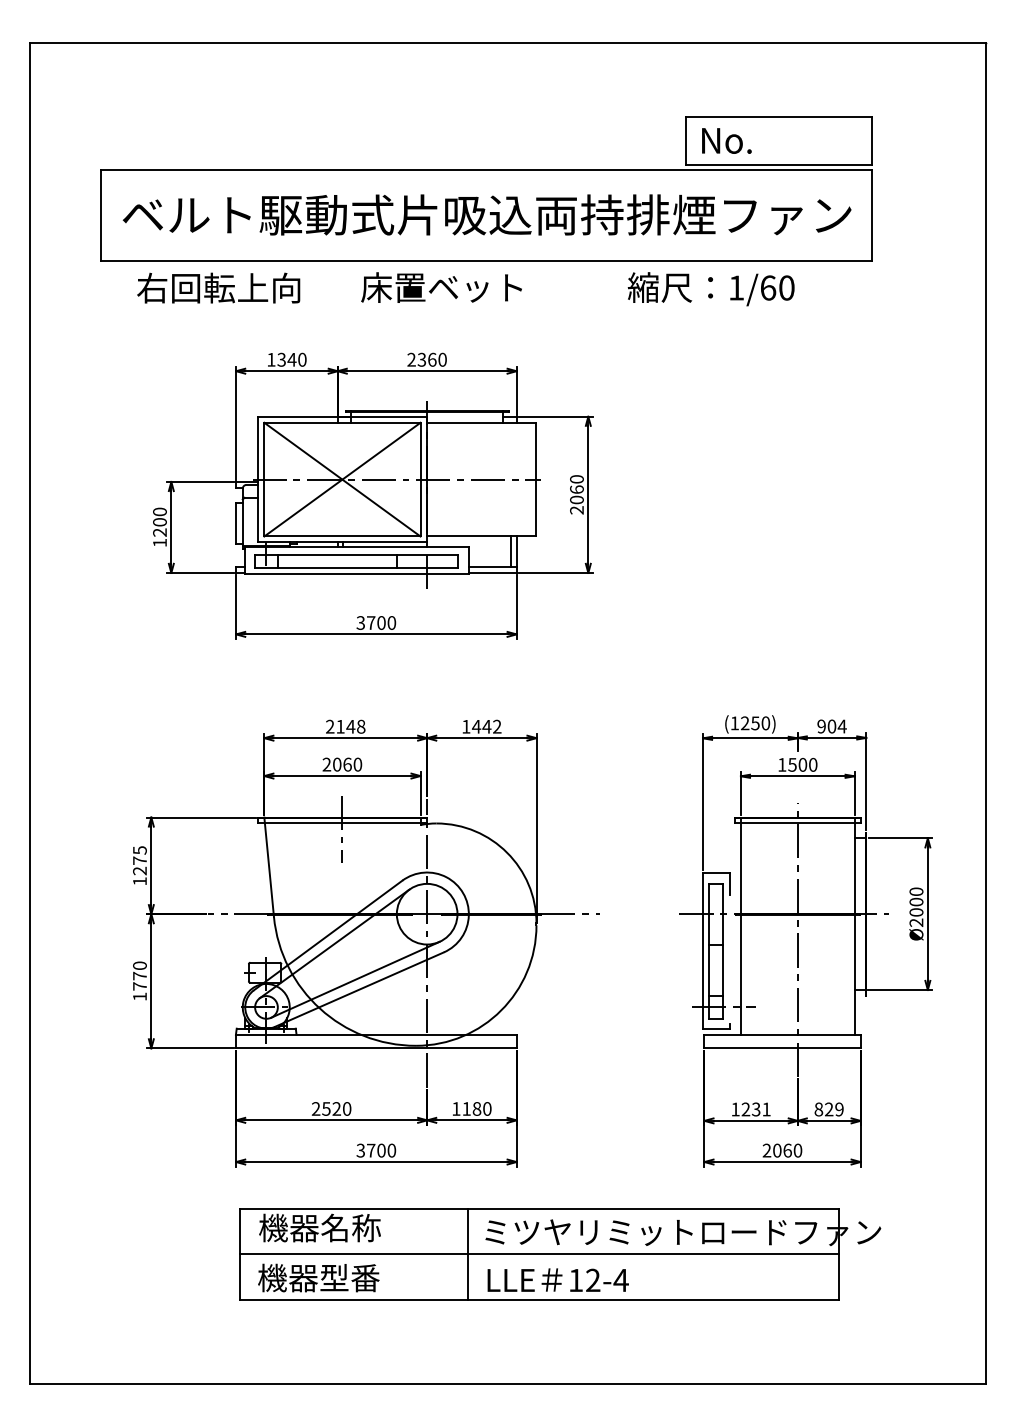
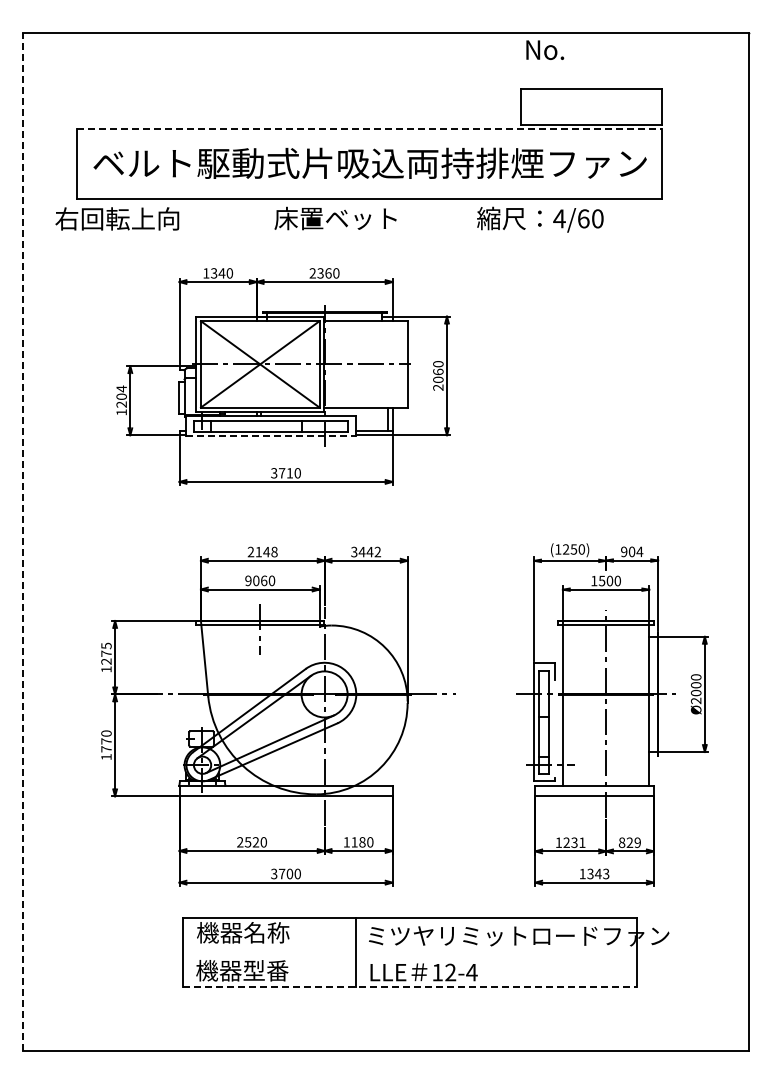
text: (727, 140) -> (545, 49), moved
line: (486, 170) -> (369, 129), solid -> dashed
text: (218, 287) -> (117, 218), moved
text: (736, 287) -> (559, 218), 1/60 -> 4/60
text: (159, 511) -> (121, 388), 1200 -> 1204
line: (357, 574) -> (271, 436), solid -> dashed
text: (380, 623) -> (289, 473), 3700 -> 3710
line: (30, 712) -> (23, 541), solid -> dashed
text: (466, 726) -> (354, 551), 1442 -> 3442
text: (326, 765) -> (248, 581), 2060 -> 9060
text: (782, 1149) -> (594, 873), 2060 -> 1343
line: (538, 1254) -> (409, 952), removed
line: (540, 1300) -> (410, 987), solid -> dashed

